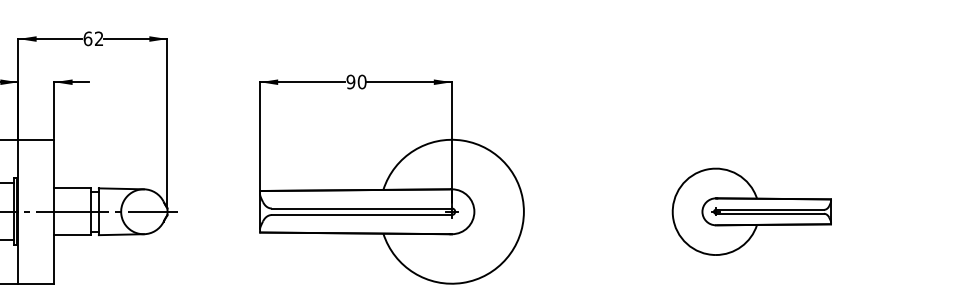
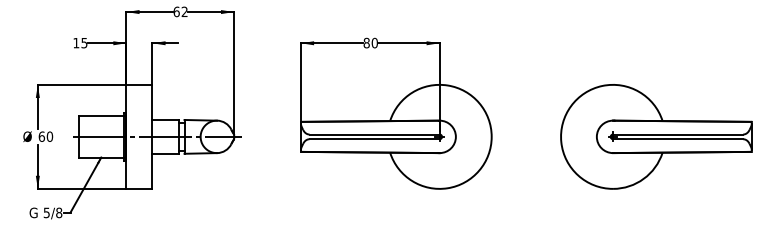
text: (350, 82) -> (366, 43), 90 -> 80
part: (751, 211) -> (656, 136), size x1.67

